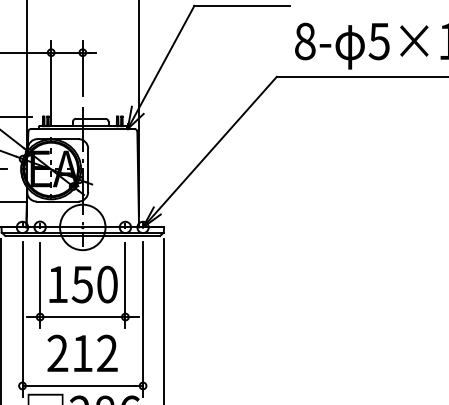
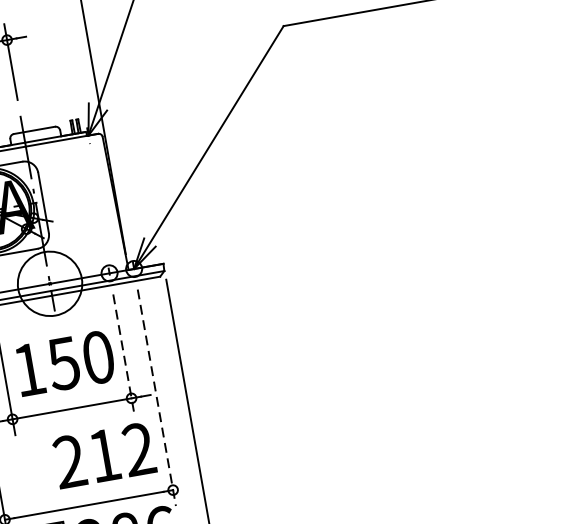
line: (125, 285) -> (123, 354), solid -> dashed
line: (143, 319) -> (157, 397), solid -> dashed
text: (82, 352) -> (104, 454), moved

